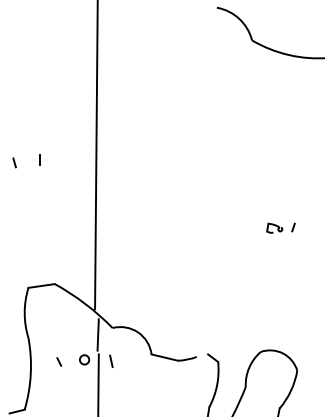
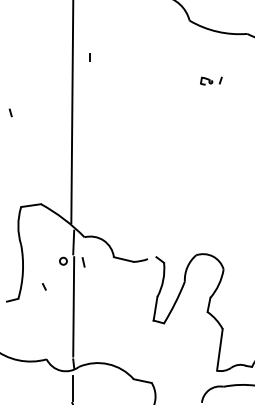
line: (39, 159) -> (89, 57), moved
part: (281, 227) -> (211, 80), moved
line: (59, 361) -> (44, 286), moved

